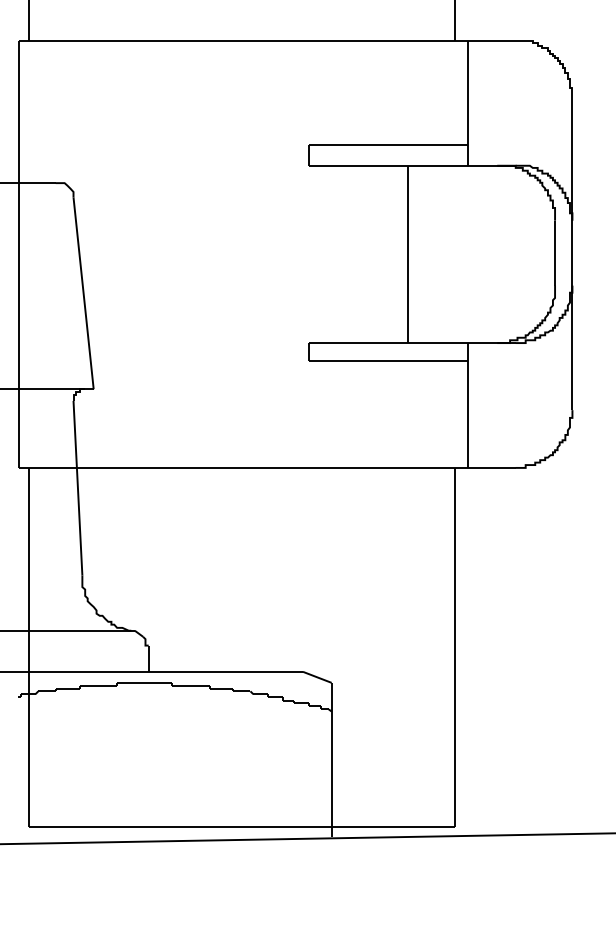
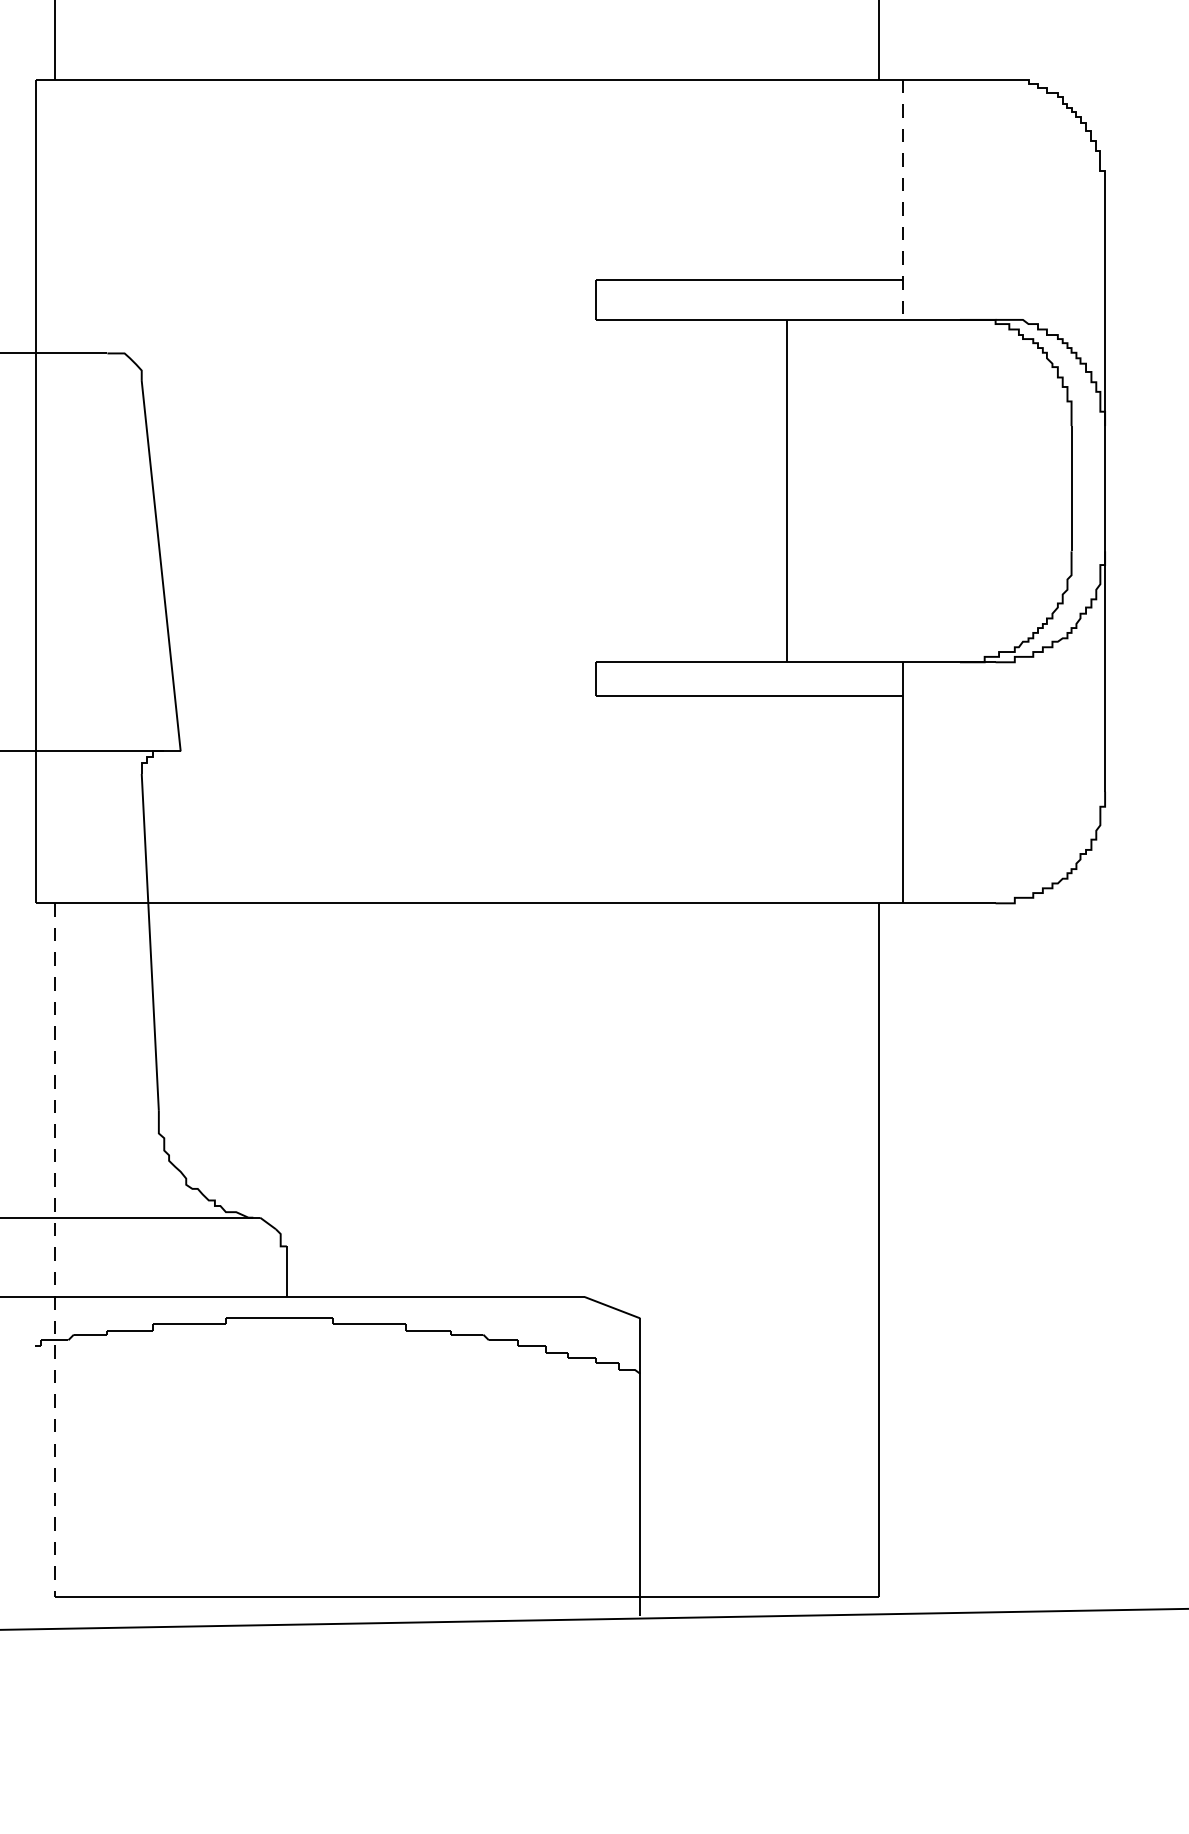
line: (467, 104) -> (902, 201), solid -> dashed
line: (28, 647) -> (54, 1250), solid -> dashed

